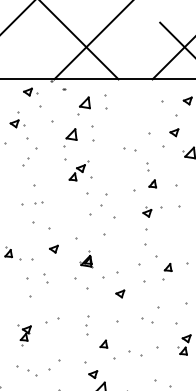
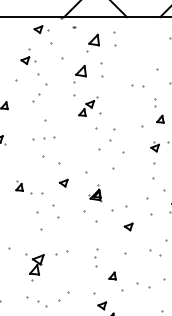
part: (38, 202) -> (48, 137), size x1.6
part: (45, 278) -> (55, 211), size x1.6
part: (24, 335) -> (35, 267), size x1.4

